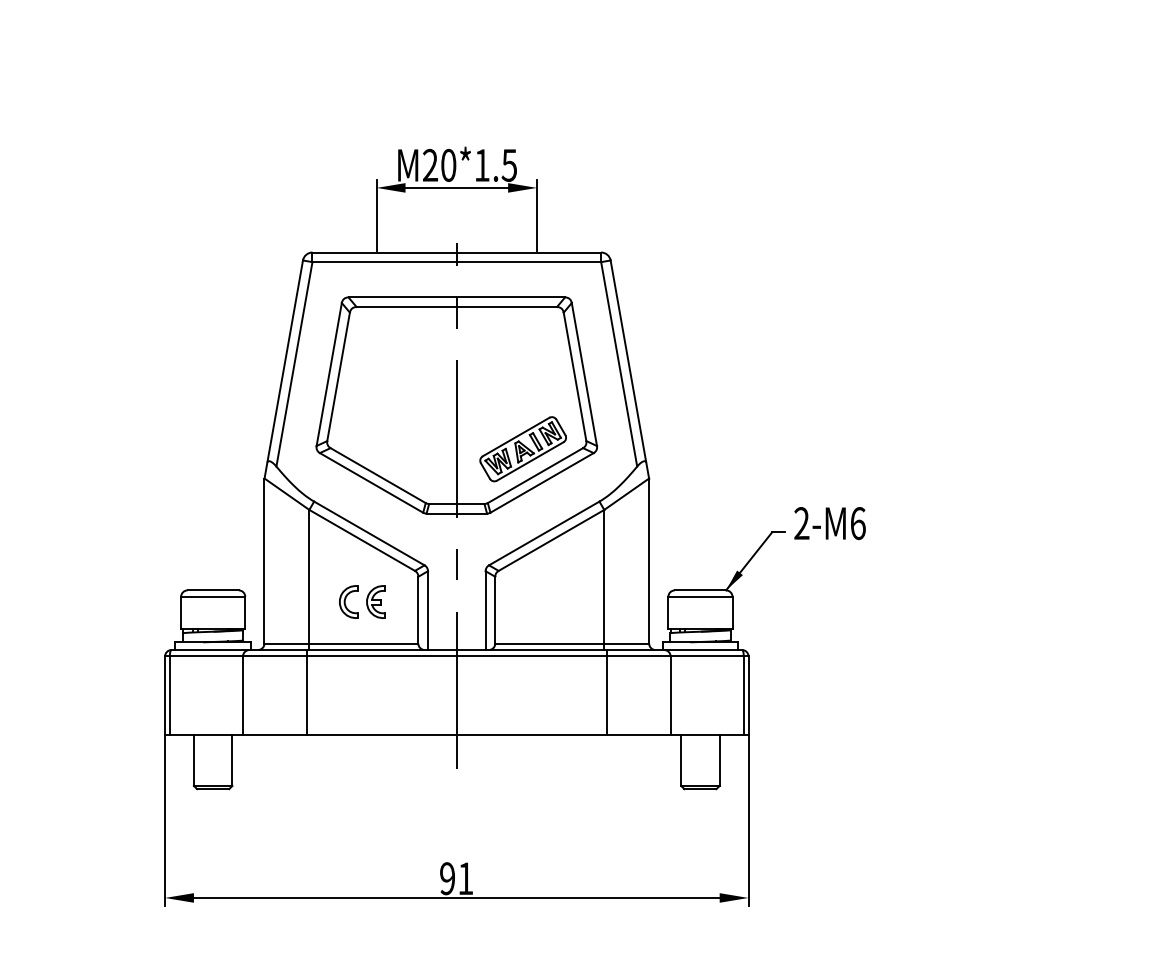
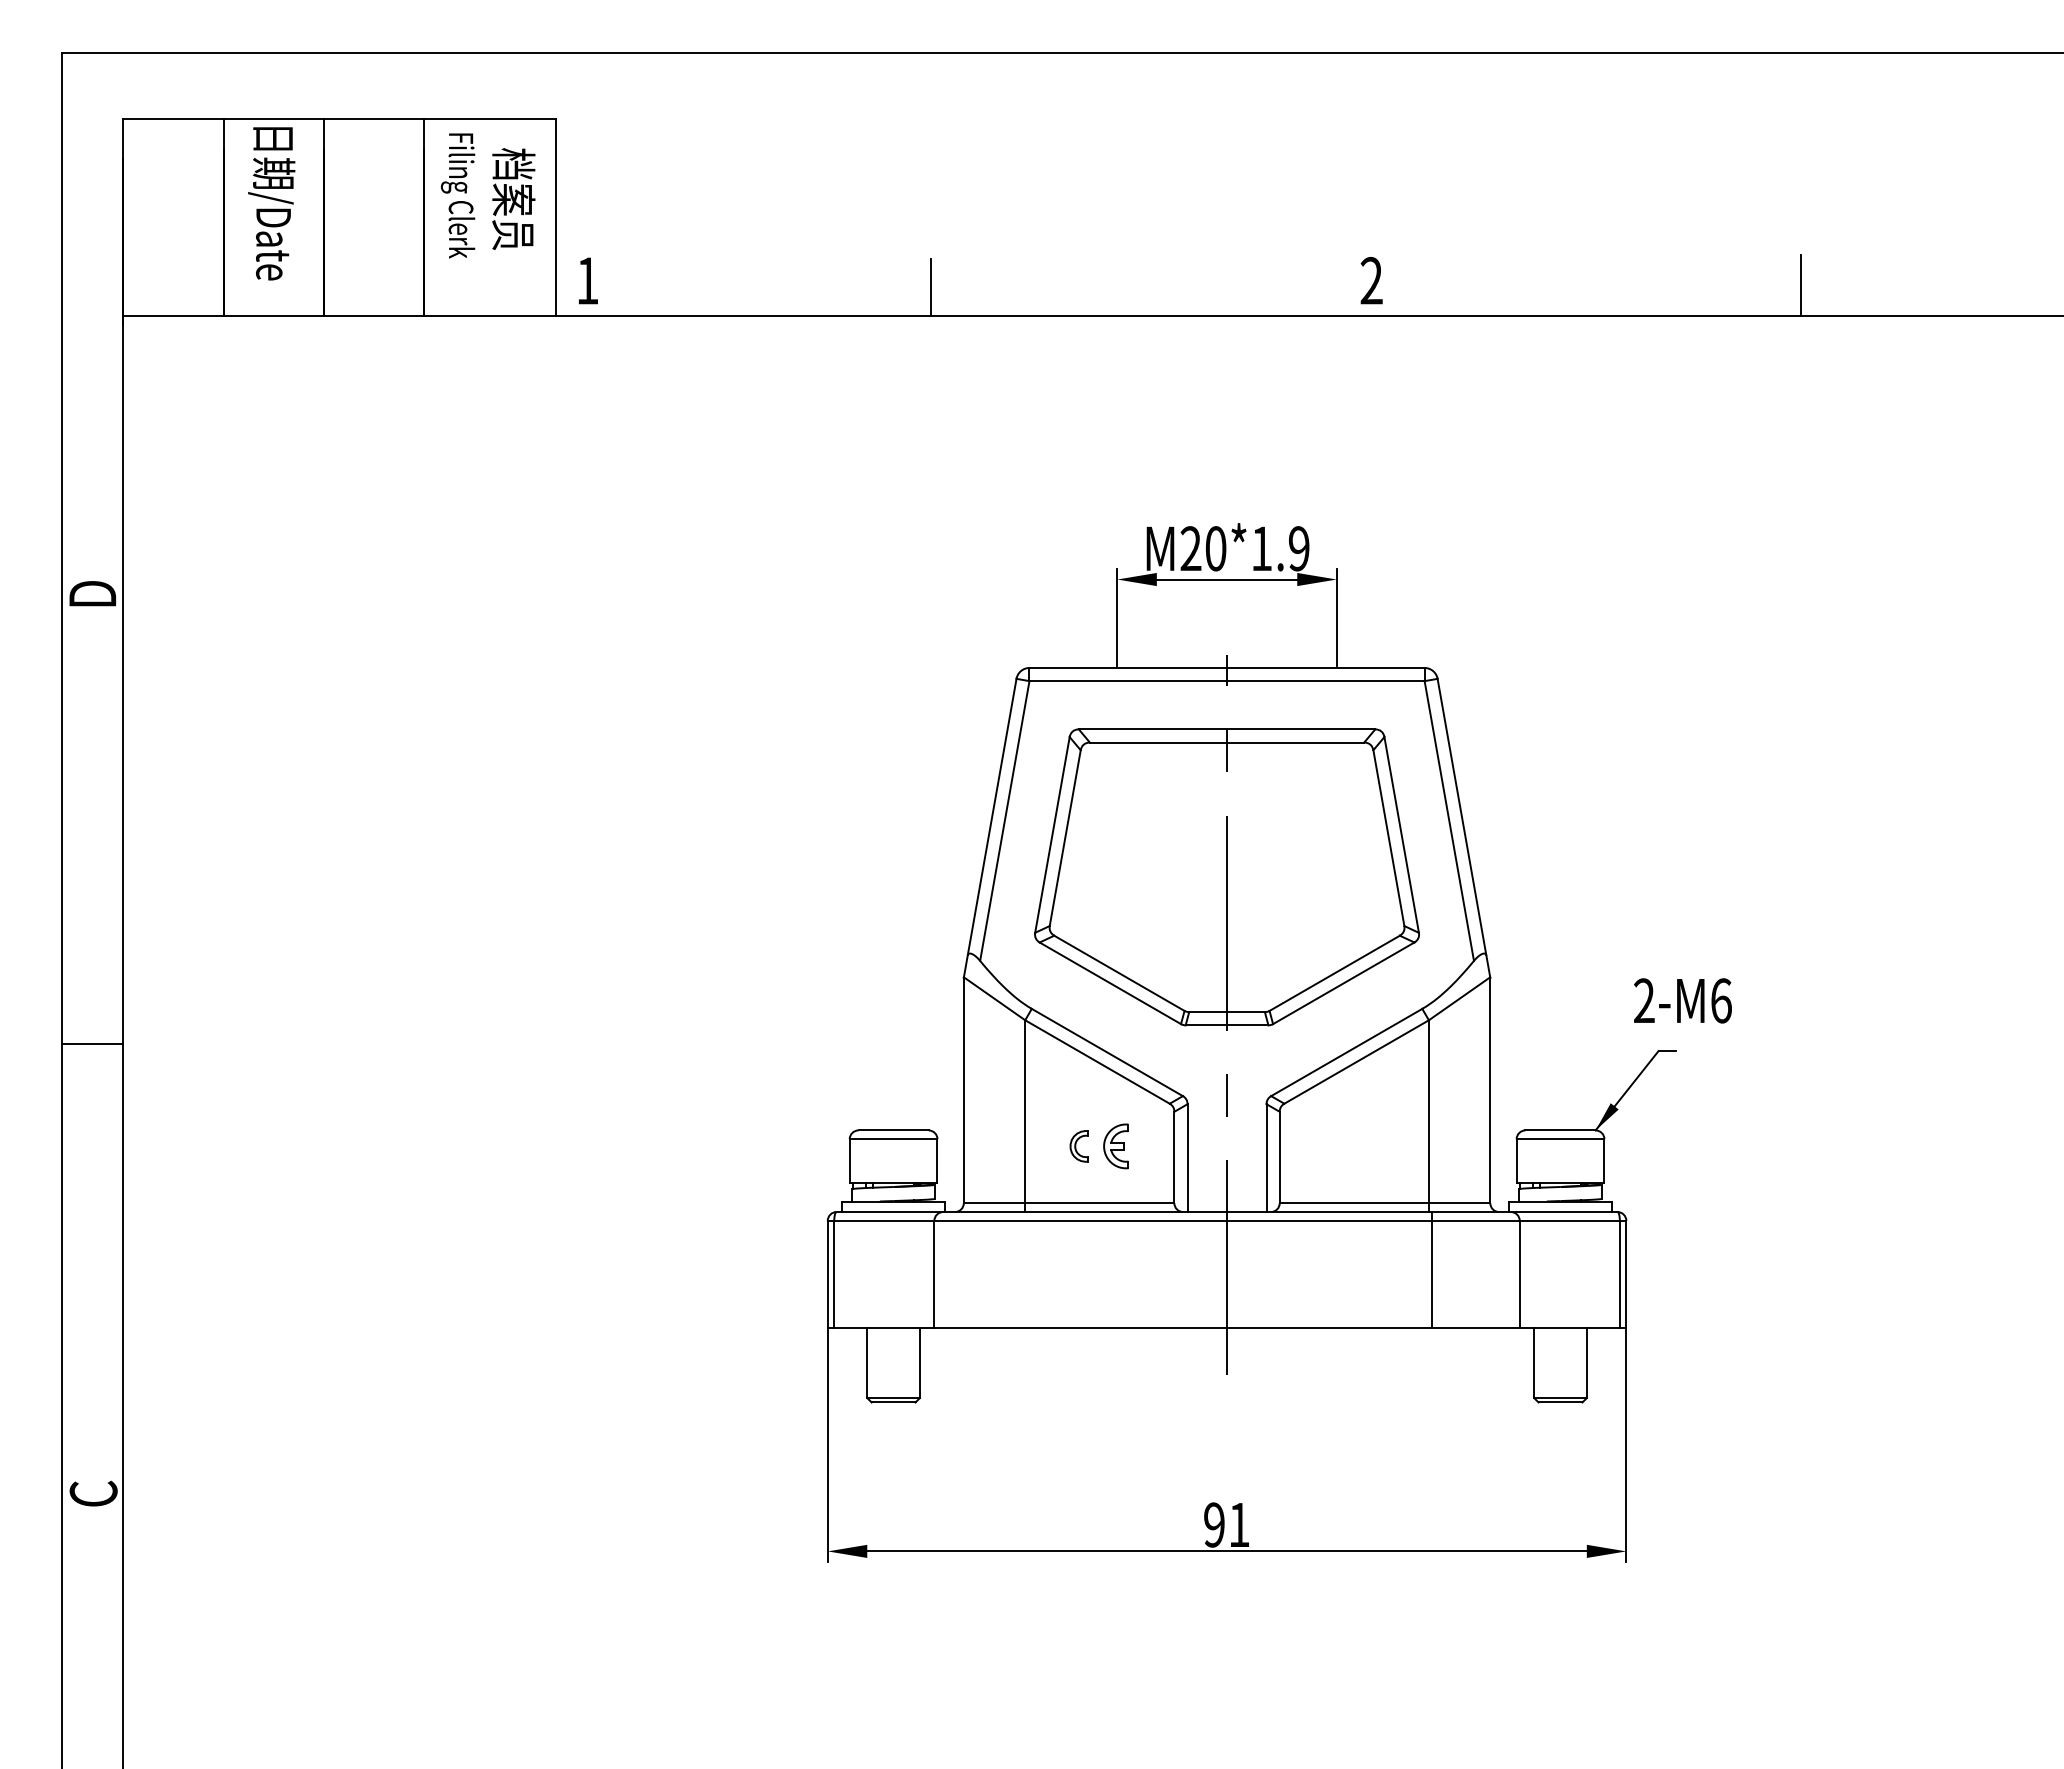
text: (509, 165) -> (1298, 548), M20*1.5 -> M20*1.9
part: (522, 449) -> (1317, 937), removed
text: (829, 523) -> (1682, 1000), moved
part: (348, 602) -> (1078, 1146), size x0.7
line: (307, 692) -> (1022, 1269), removed

